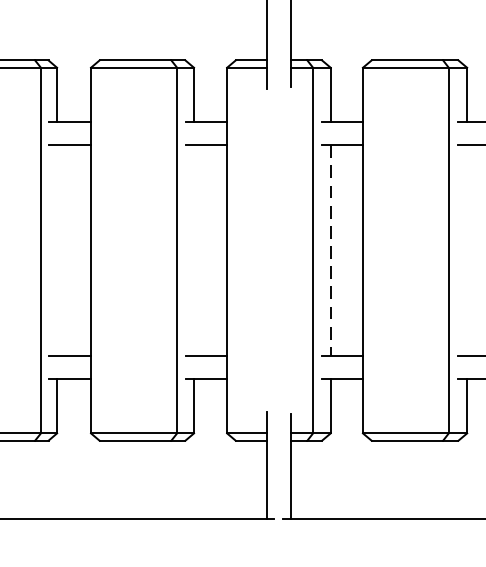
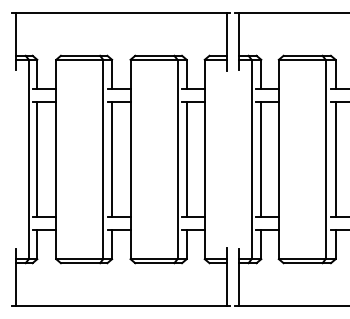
line: (57, 250) -> (112, 159), added
line: (193, 250) -> (186, 159), added
line: (331, 250) -> (261, 159), dashed -> solid
line: (466, 250) -> (335, 159), added

